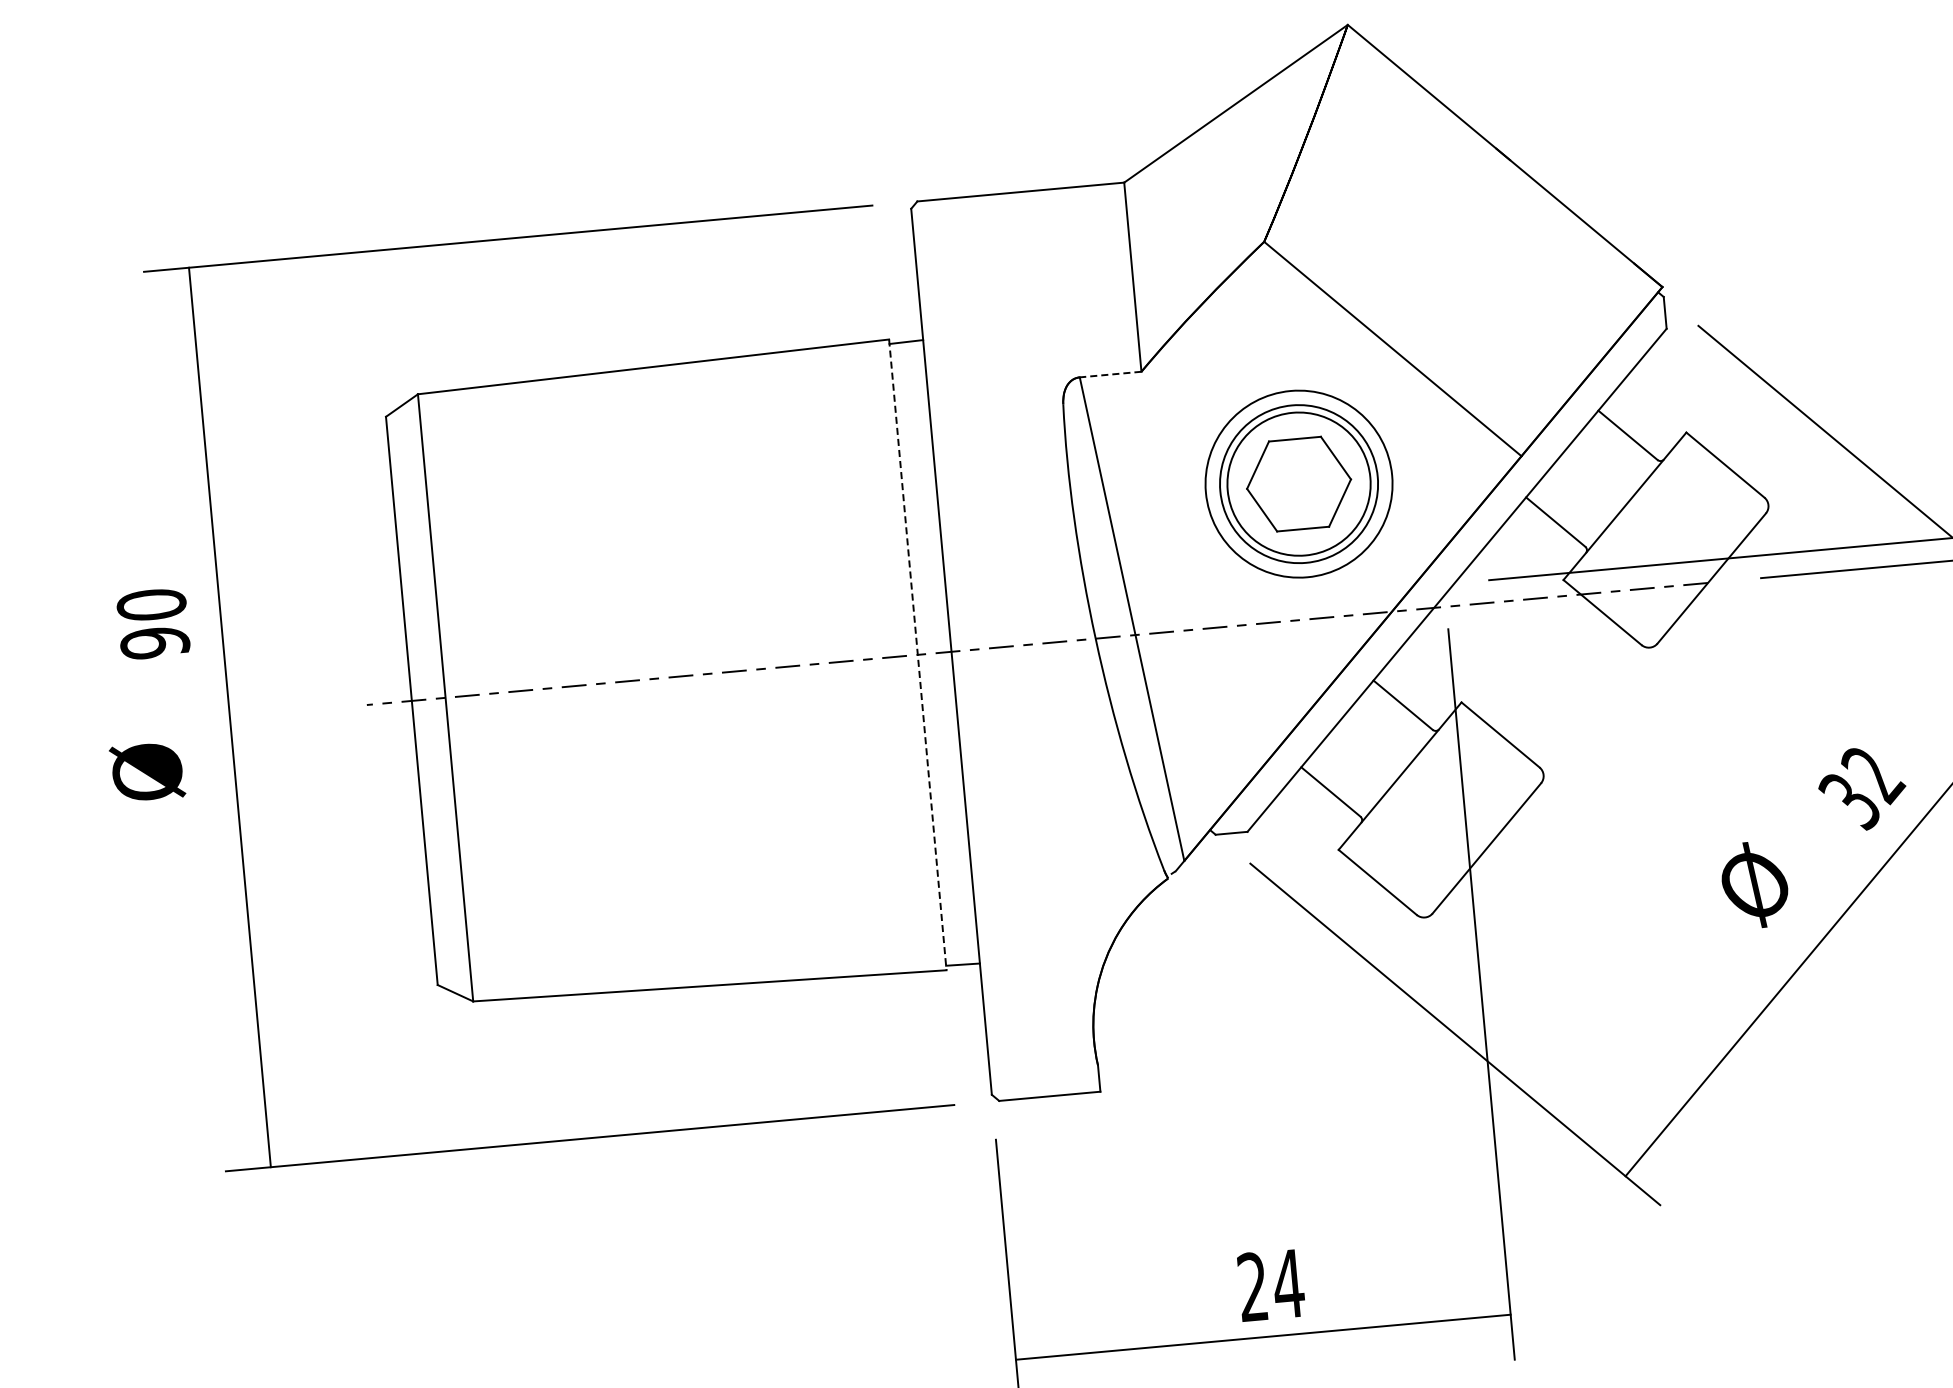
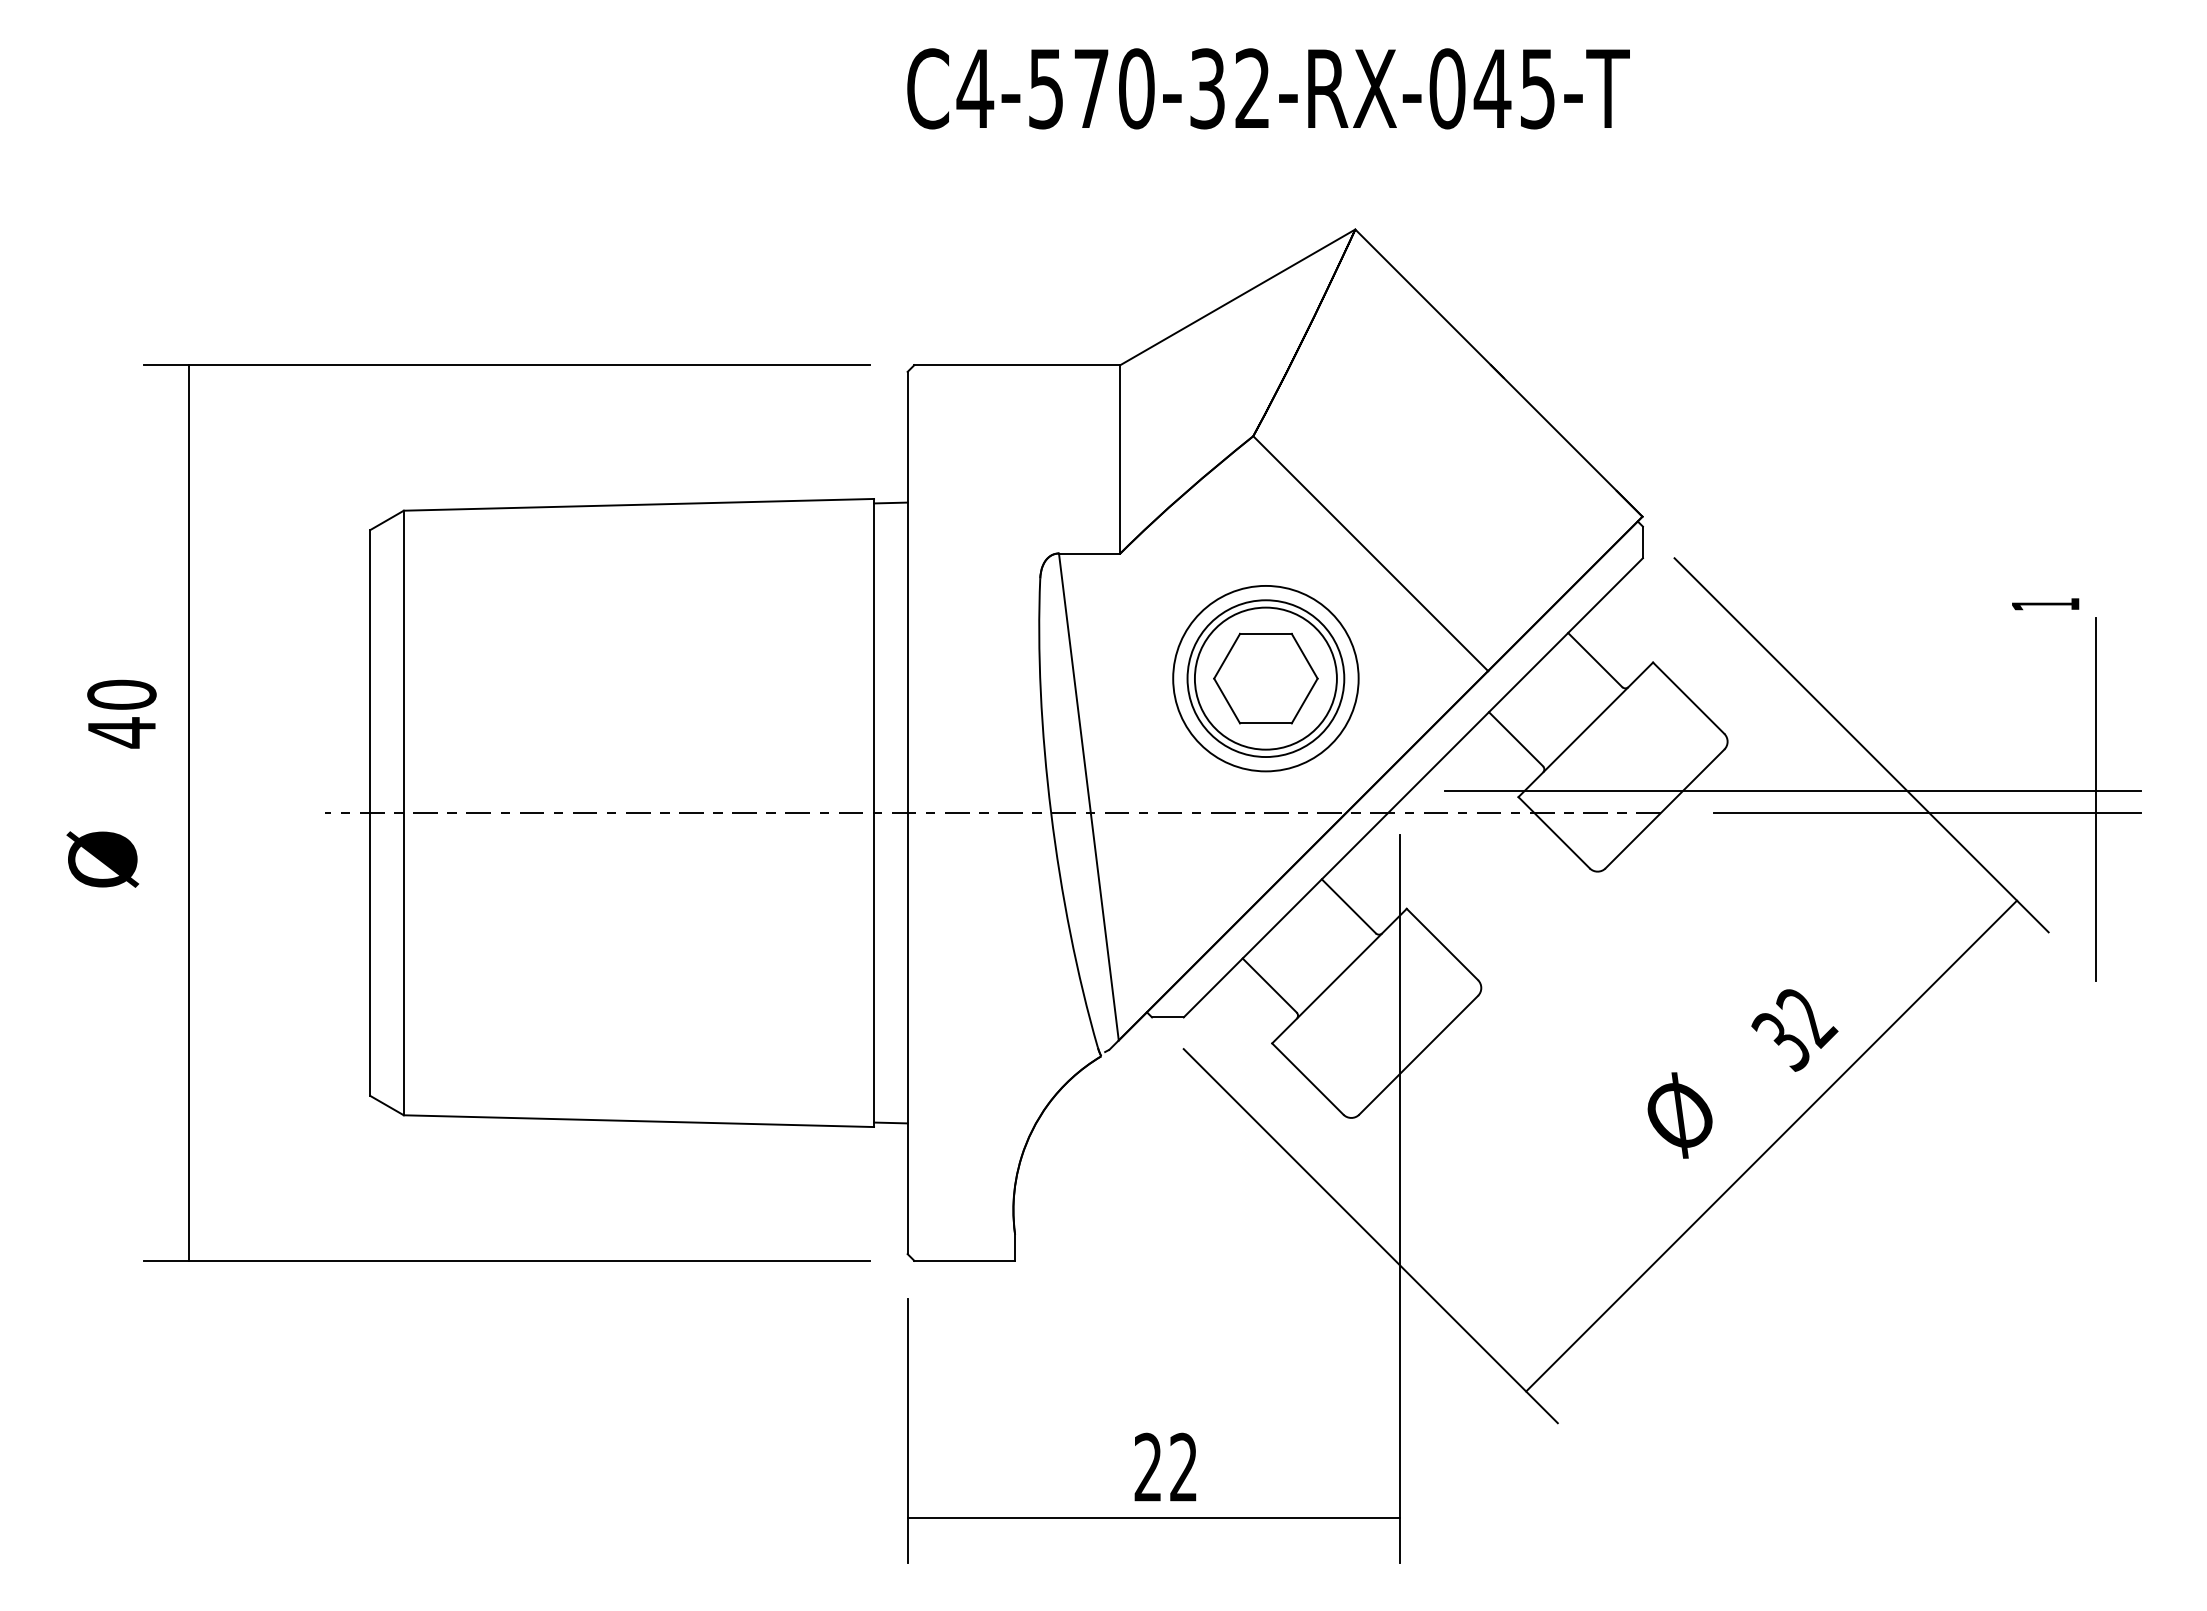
line: (1110, 374) -> (1089, 553), dashed -> solid
text: (154, 642) -> (121, 732), 90 -> 40
line: (918, 655) -> (874, 813), dashed -> solid
text: (1288, 1282) -> (1183, 1466), 24 -> 22

